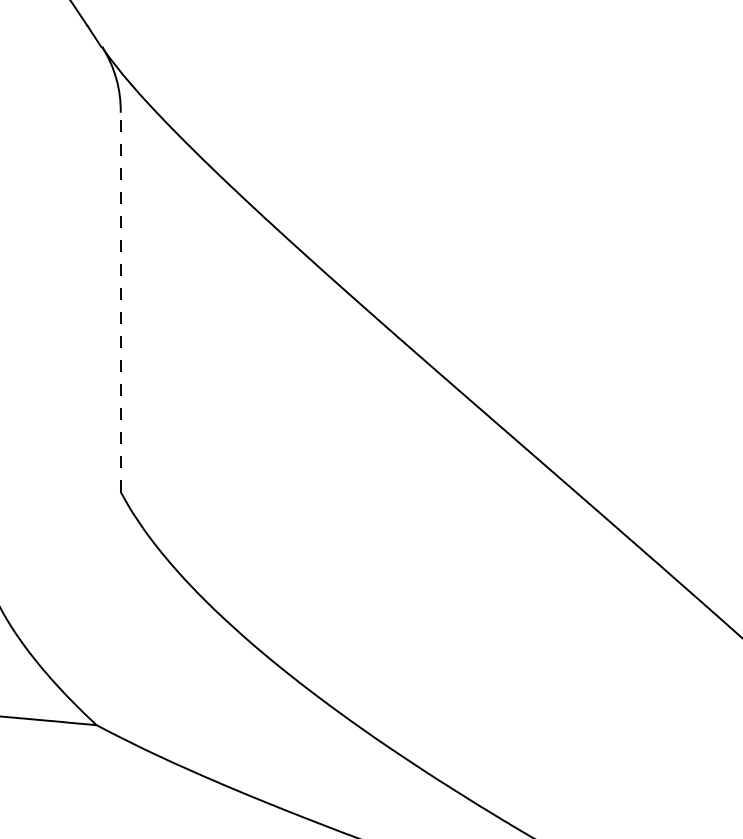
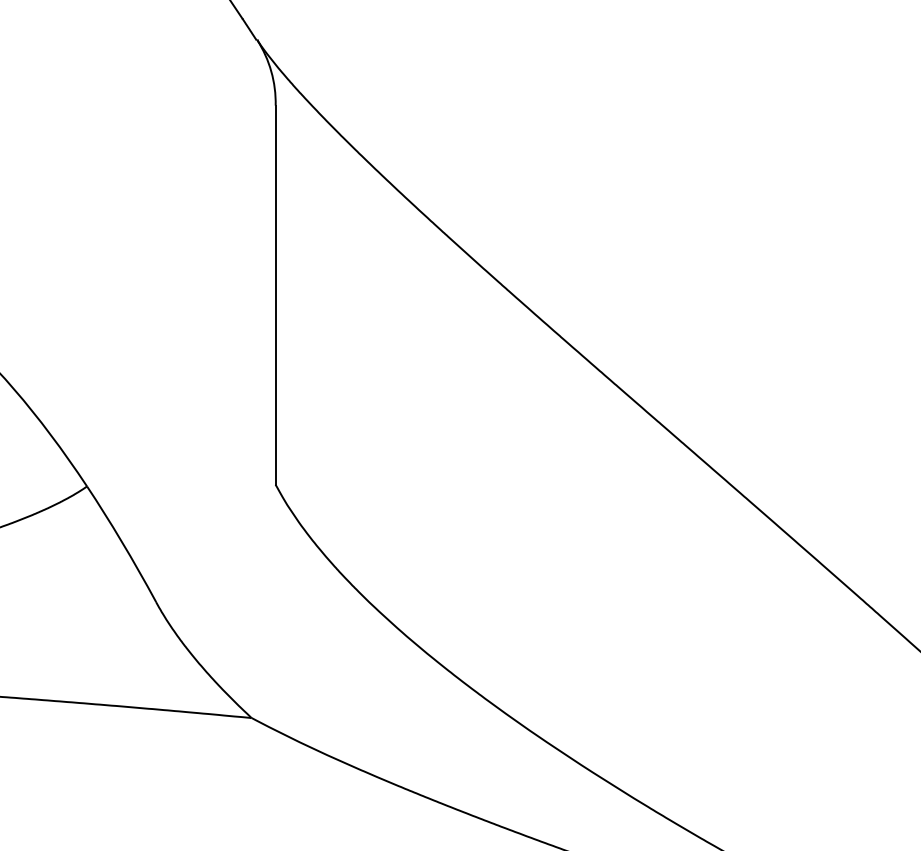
line: (120, 302) -> (275, 295), dashed -> solid

